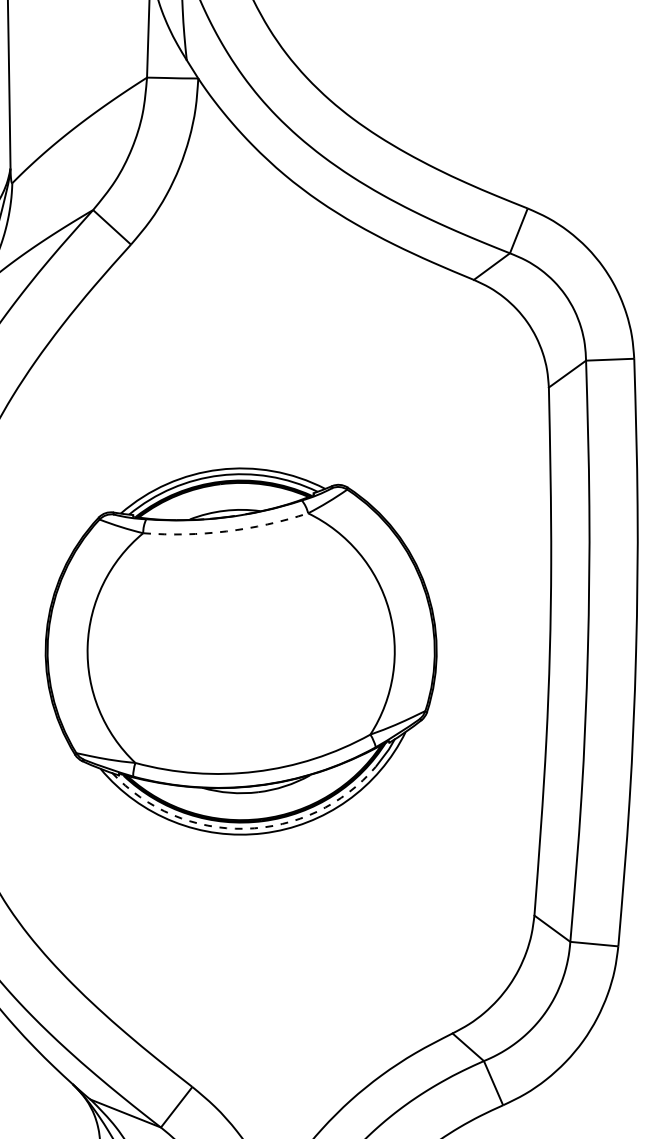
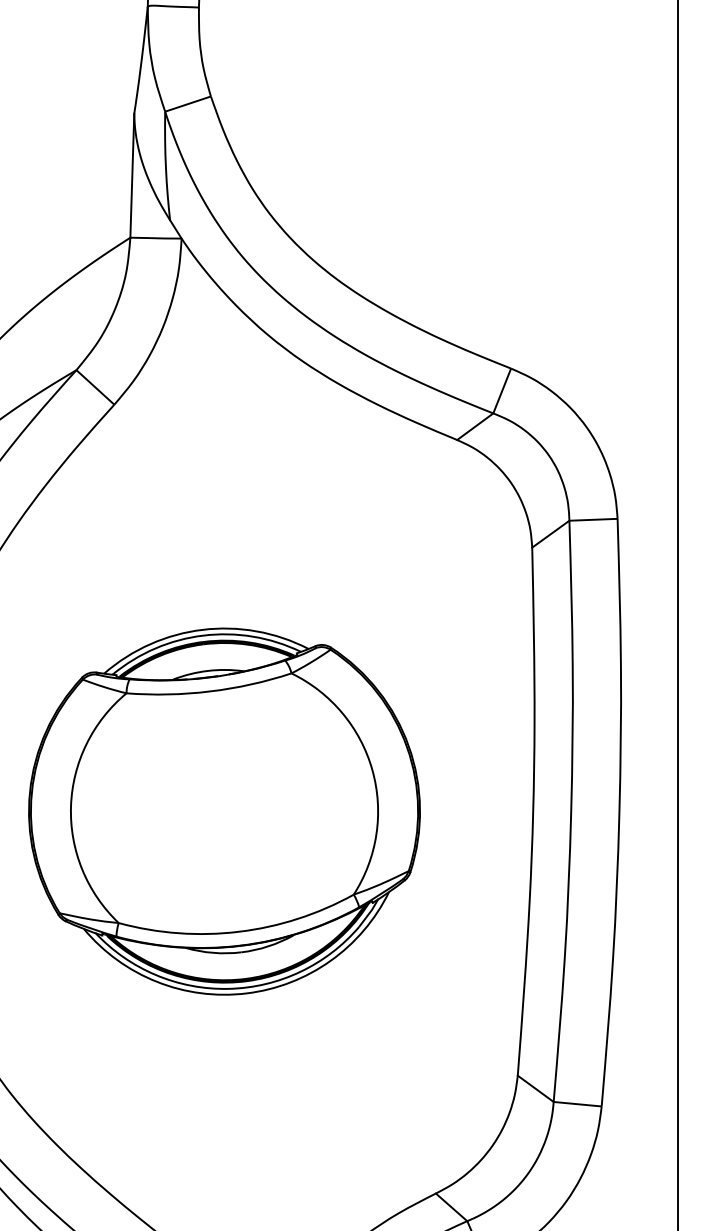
arc: (227, 531) -> (210, 691), dashed -> solid
arc: (245, 828) -> (228, 988), dashed -> solid

